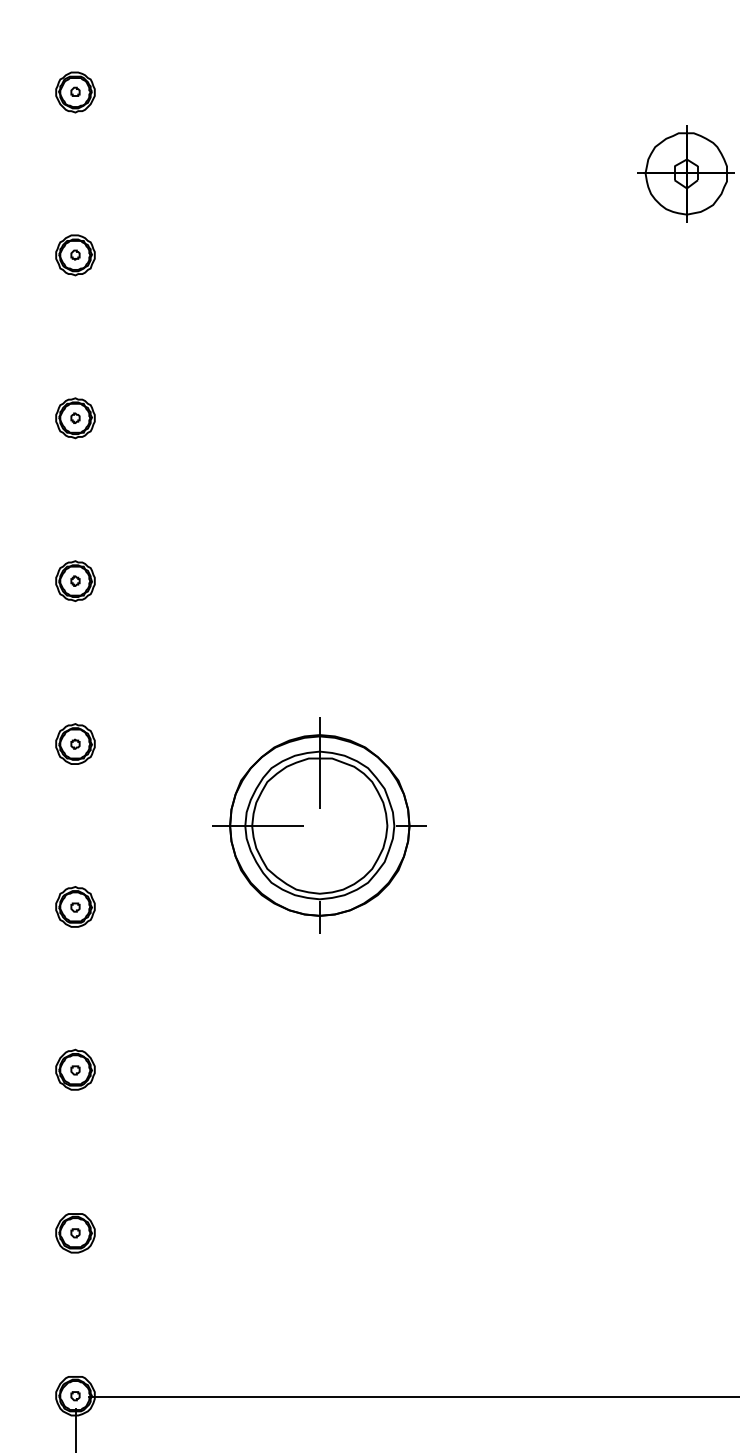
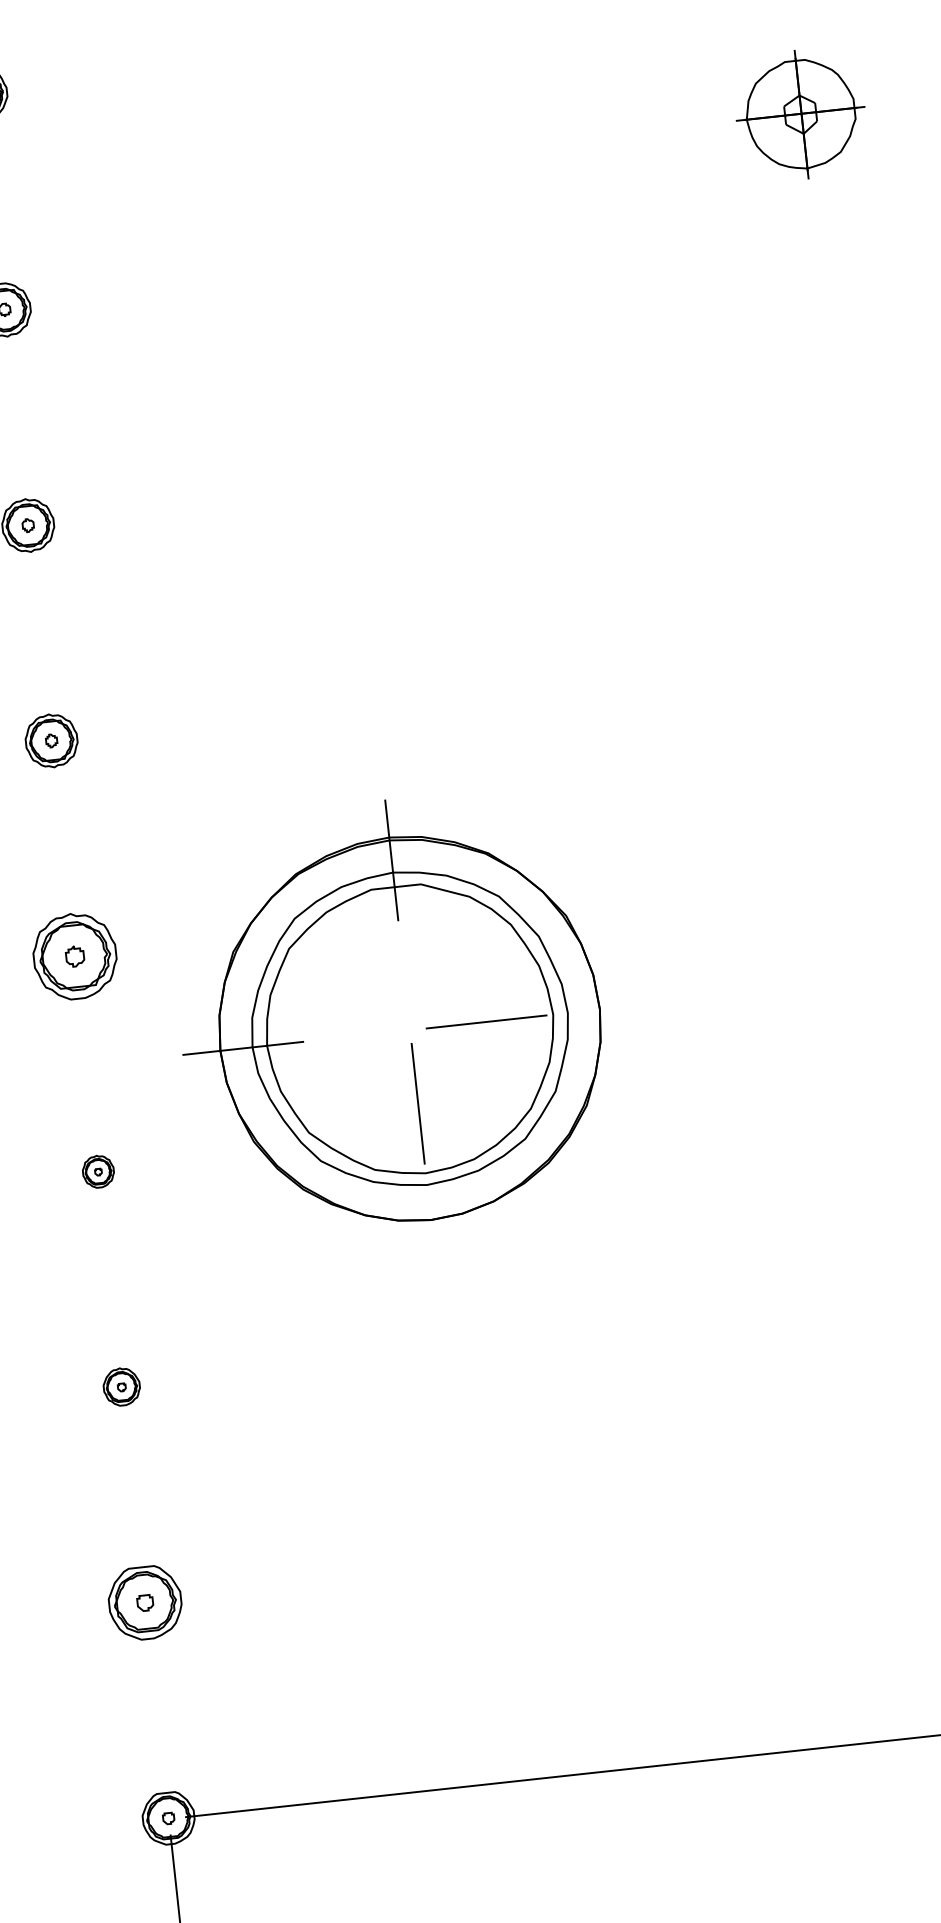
part: (75, 743) -> (74, 955), size x1.6
part: (319, 825) -> (409, 1028), size x1.6
part: (75, 906) -> (98, 1171), size x0.6
part: (75, 1069) -> (121, 1386), size x0.7
part: (75, 1233) -> (145, 1603), size x1.4

